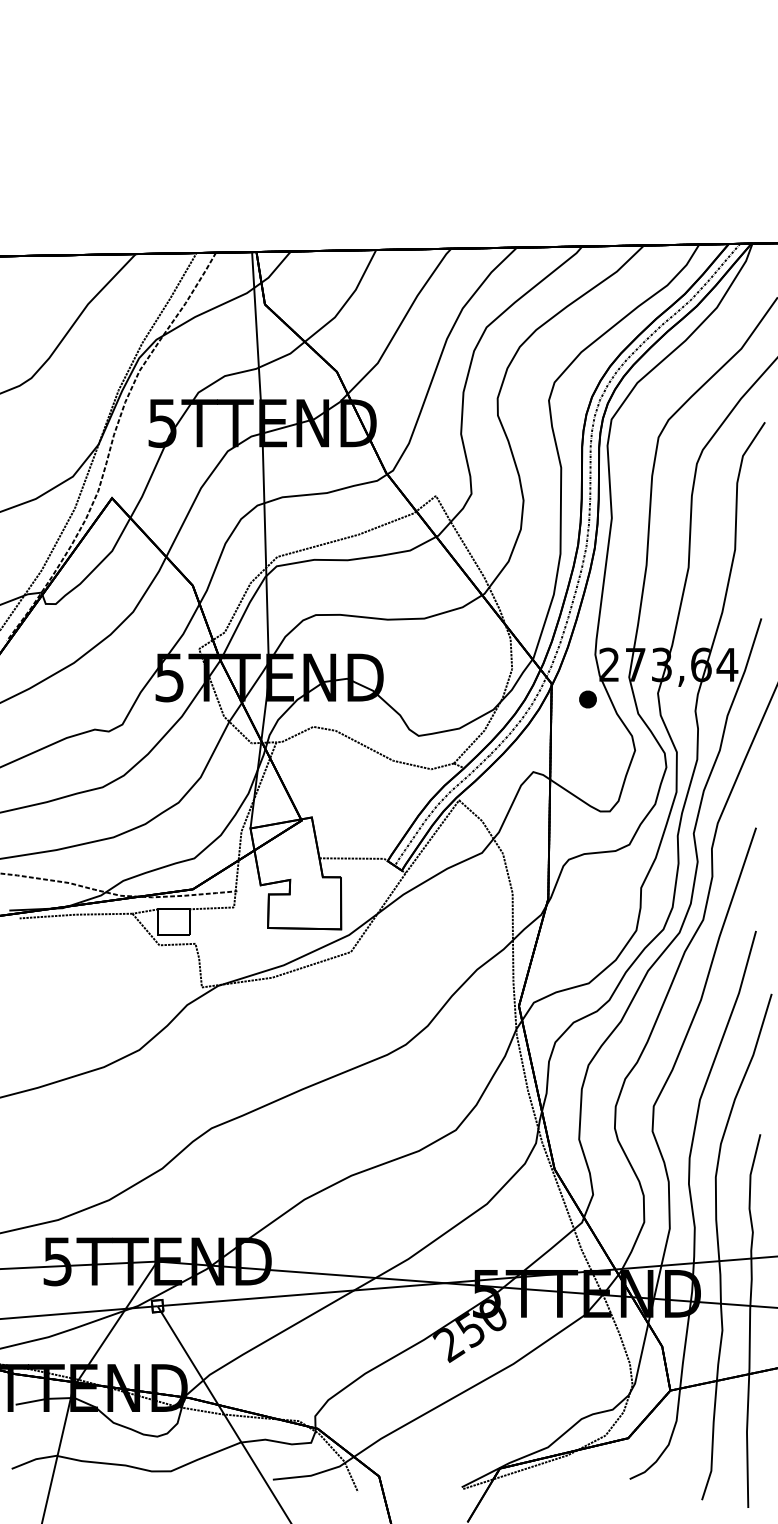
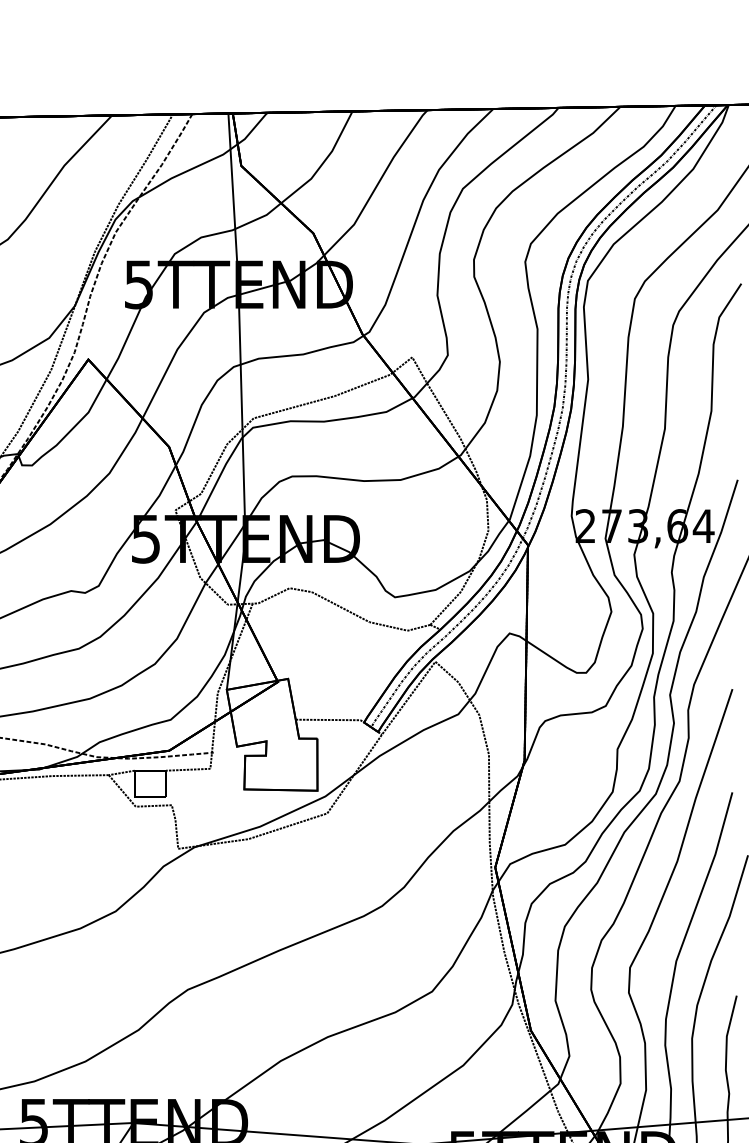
part: (587, 699) -> (563, 560), removed

